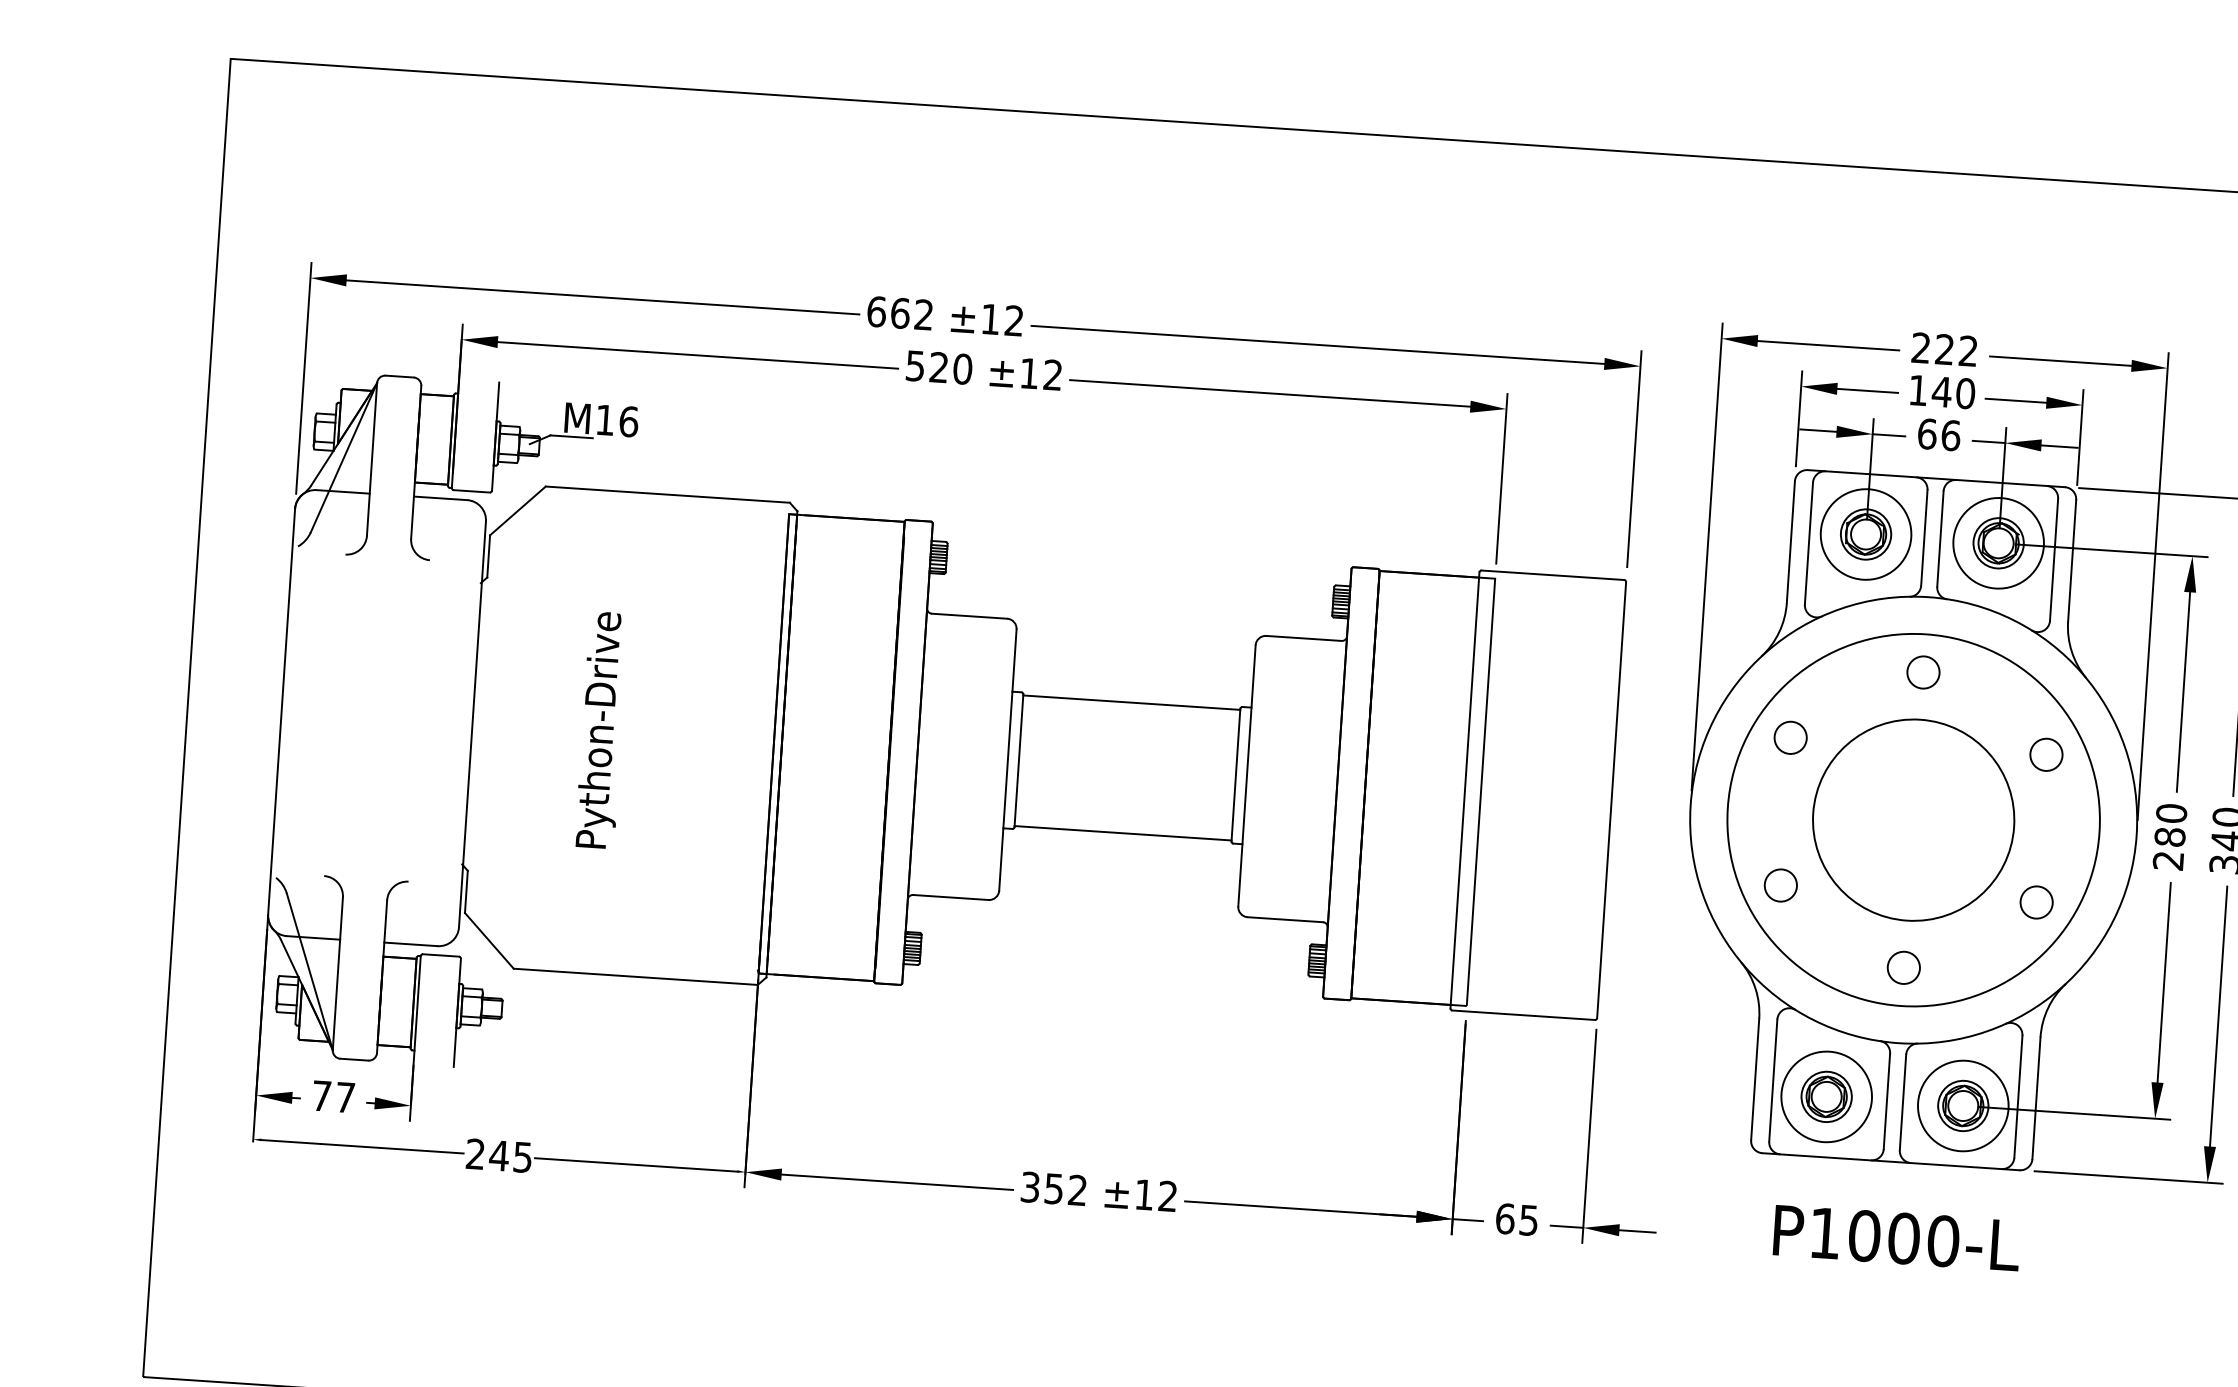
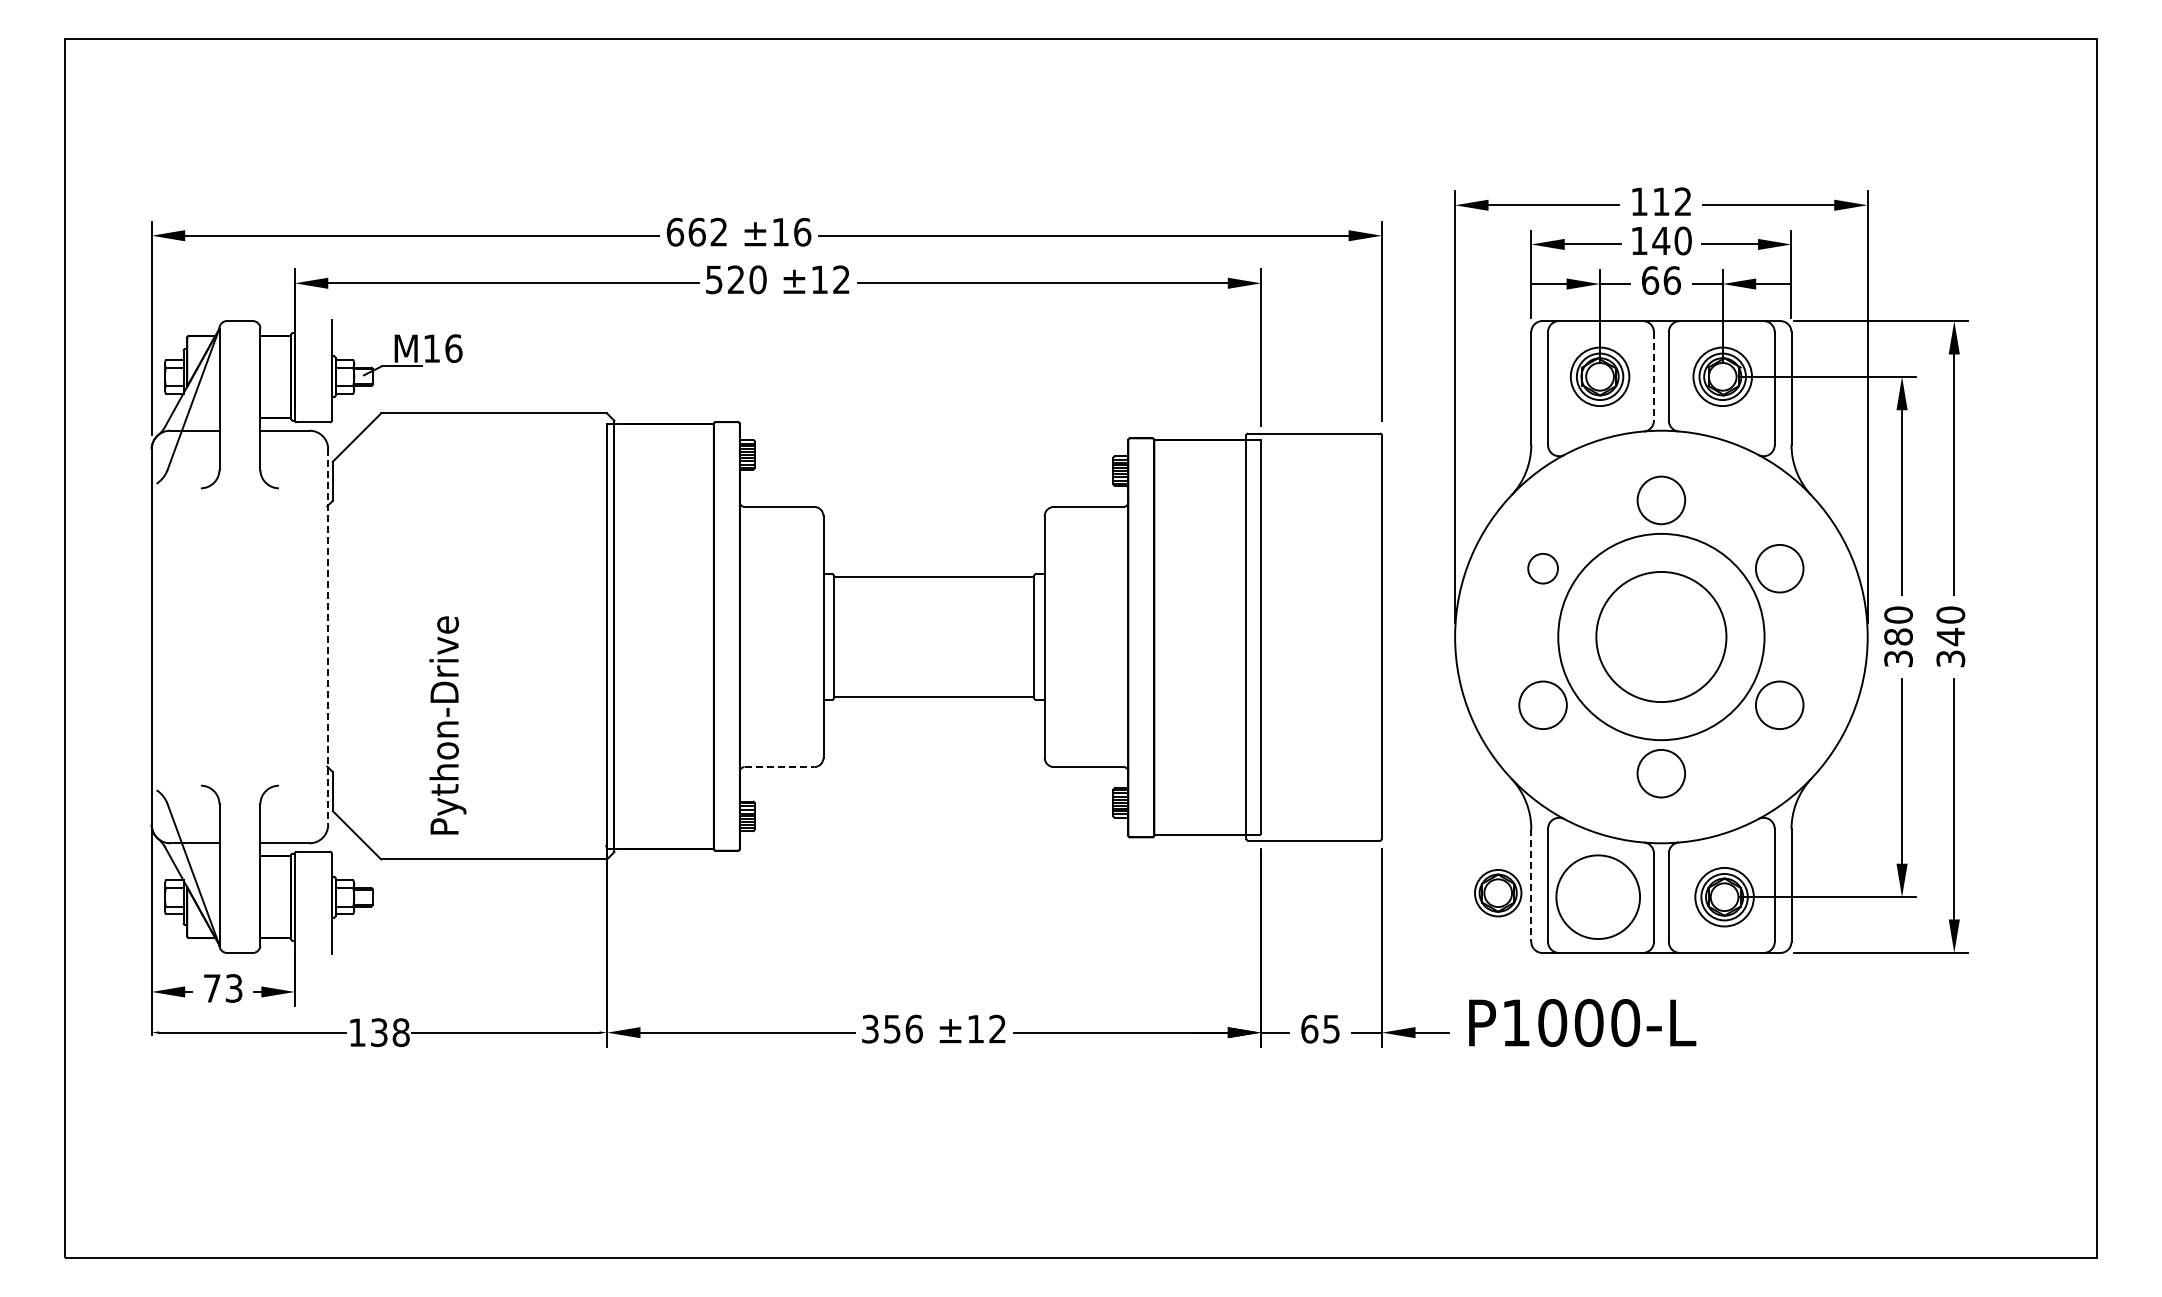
text: (1014, 320) -> (802, 231), ±12 -> ±16
text: (1933, 348) -> (1650, 201), 222 -> 112
circle: (1865, 534) -> (1599, 376), size x0.7
line: (1923, 537) -> (1653, 376), solid -> dashed
circle: (1998, 542) -> (1722, 376), size x0.7
circle: (1923, 672) -> (1661, 500), size x1.6
line: (472, 725) -> (328, 637), solid -> dashed
text: (601, 730) -> (447, 725), moved
circle: (2046, 754) -> (1779, 568), size x1.6
circle: (1913, 819) -> (1661, 636), size x0.6
circle: (1913, 819) -> (1661, 636), size x0.7
text: (2168, 860) -> (1898, 658), 280 -> 380
circle: (1780, 885) -> (1542, 705), size x1.6
line: (950, 897) -> (779, 767), solid -> dashed
circle: (2036, 902) -> (1779, 705), size x1.6
circle: (1903, 967) -> (1661, 773), size x1.6
line: (1755, 1080) -> (1531, 886), solid -> dashed
text: (344, 1097) -> (233, 988), 77 -> 73
part: (1826, 1097) -> (1498, 893), moved
circle: (1963, 1106) -> (1724, 897), size x0.7
text: (499, 1155) -> (379, 1032), 245 -> 138
text: (1077, 1189) -> (913, 1028), 352 -> 356
text: (1896, 1237) -> (1582, 1022), moved

